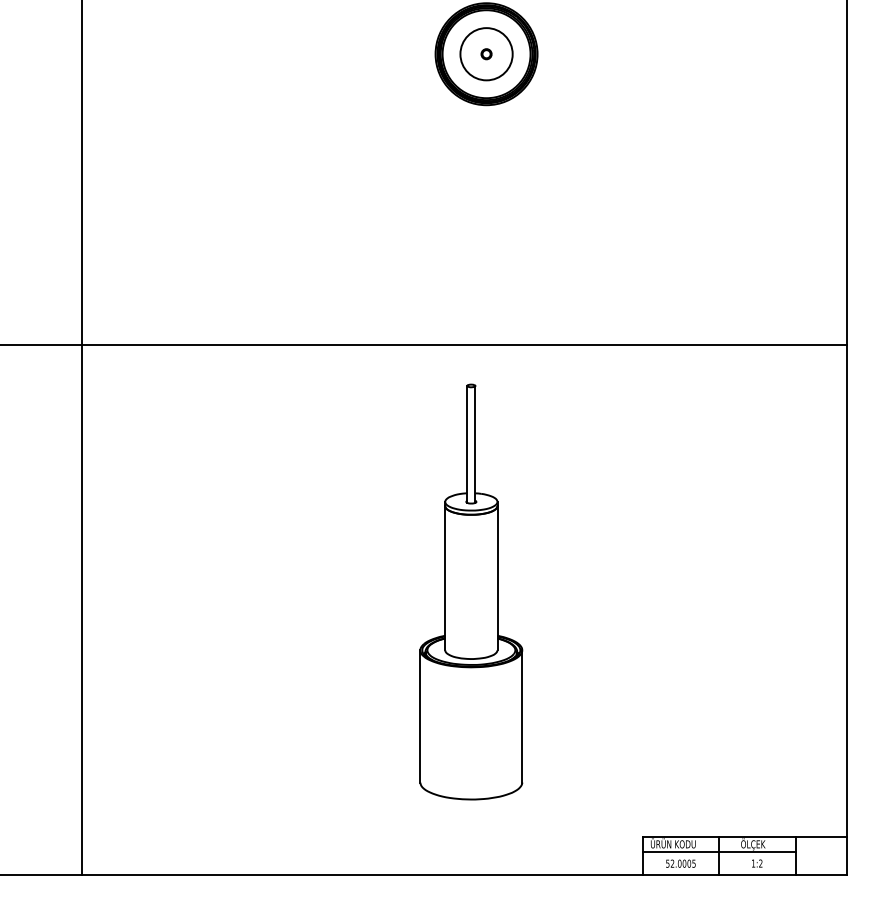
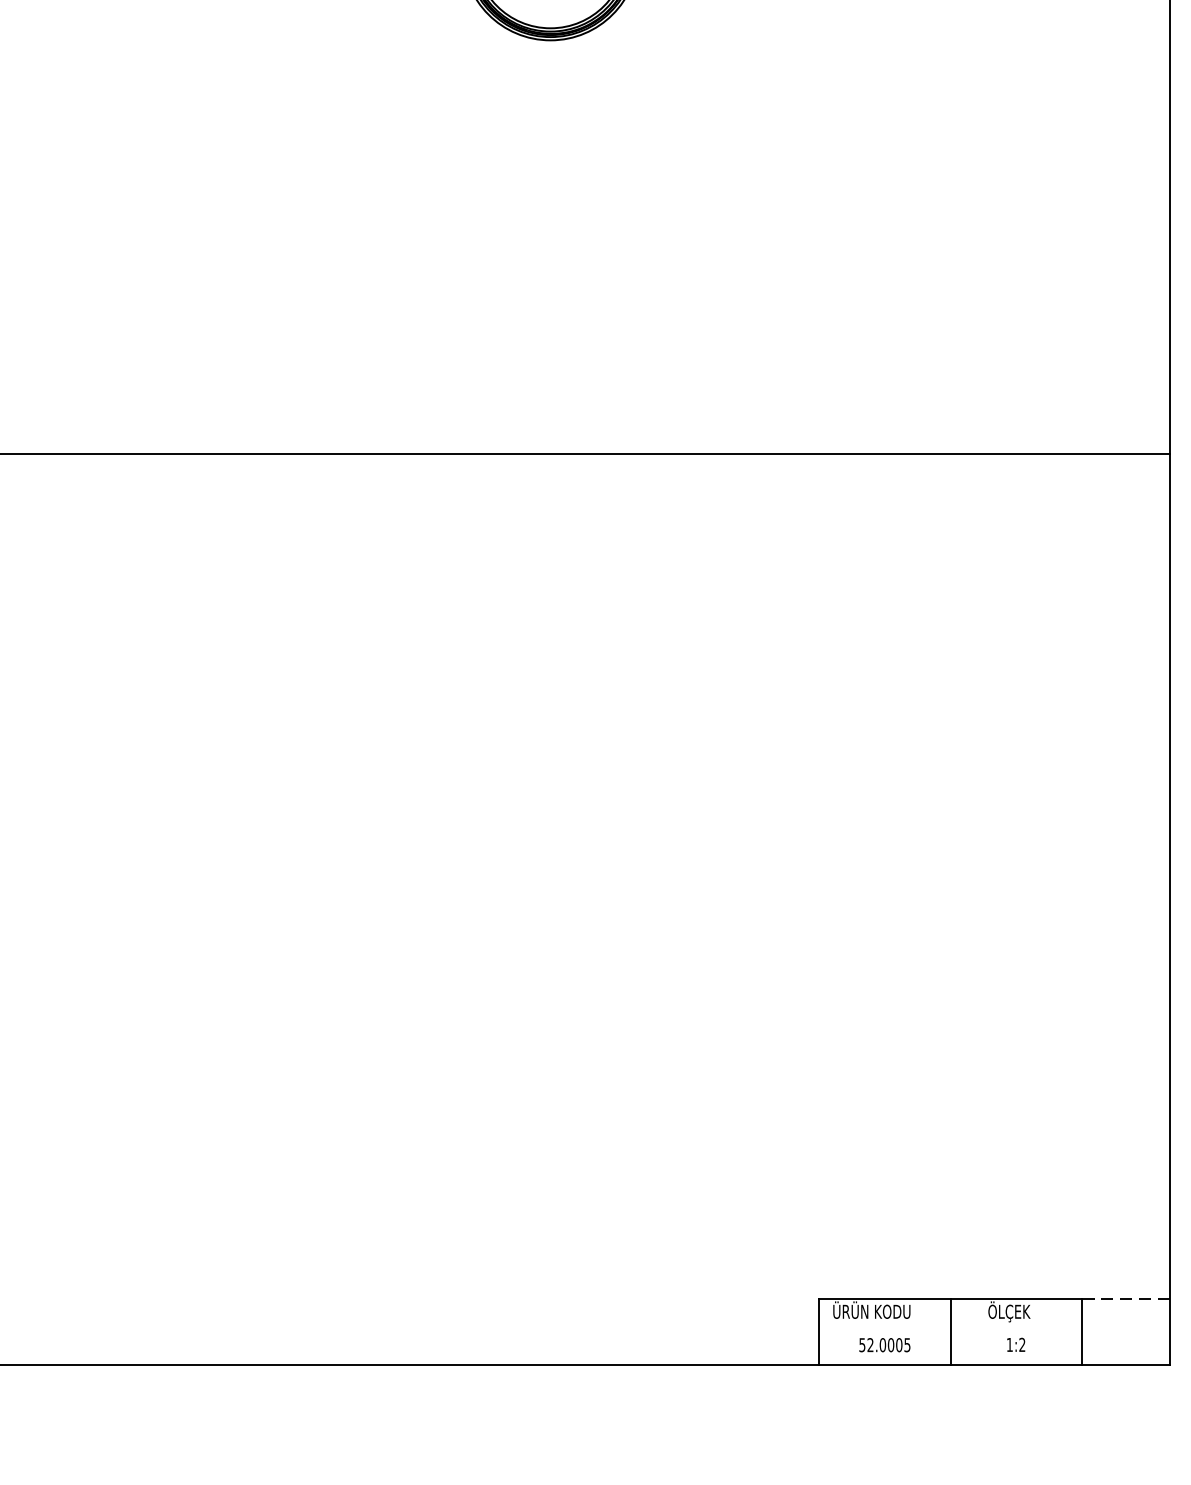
part: (471, 591) -> (524, 876), removed
line: (821, 836) -> (1126, 1298), solid -> dashed
line: (718, 852) -> (949, 1325), removed

